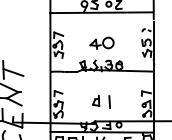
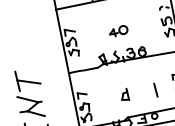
part: (101, 42) -> (117, 30), size x0.7
line: (109, 101) -> (155, 89), moved

